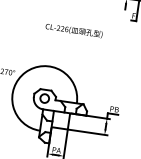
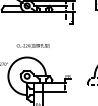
text: (72, 29) -> (32, 45), moved

